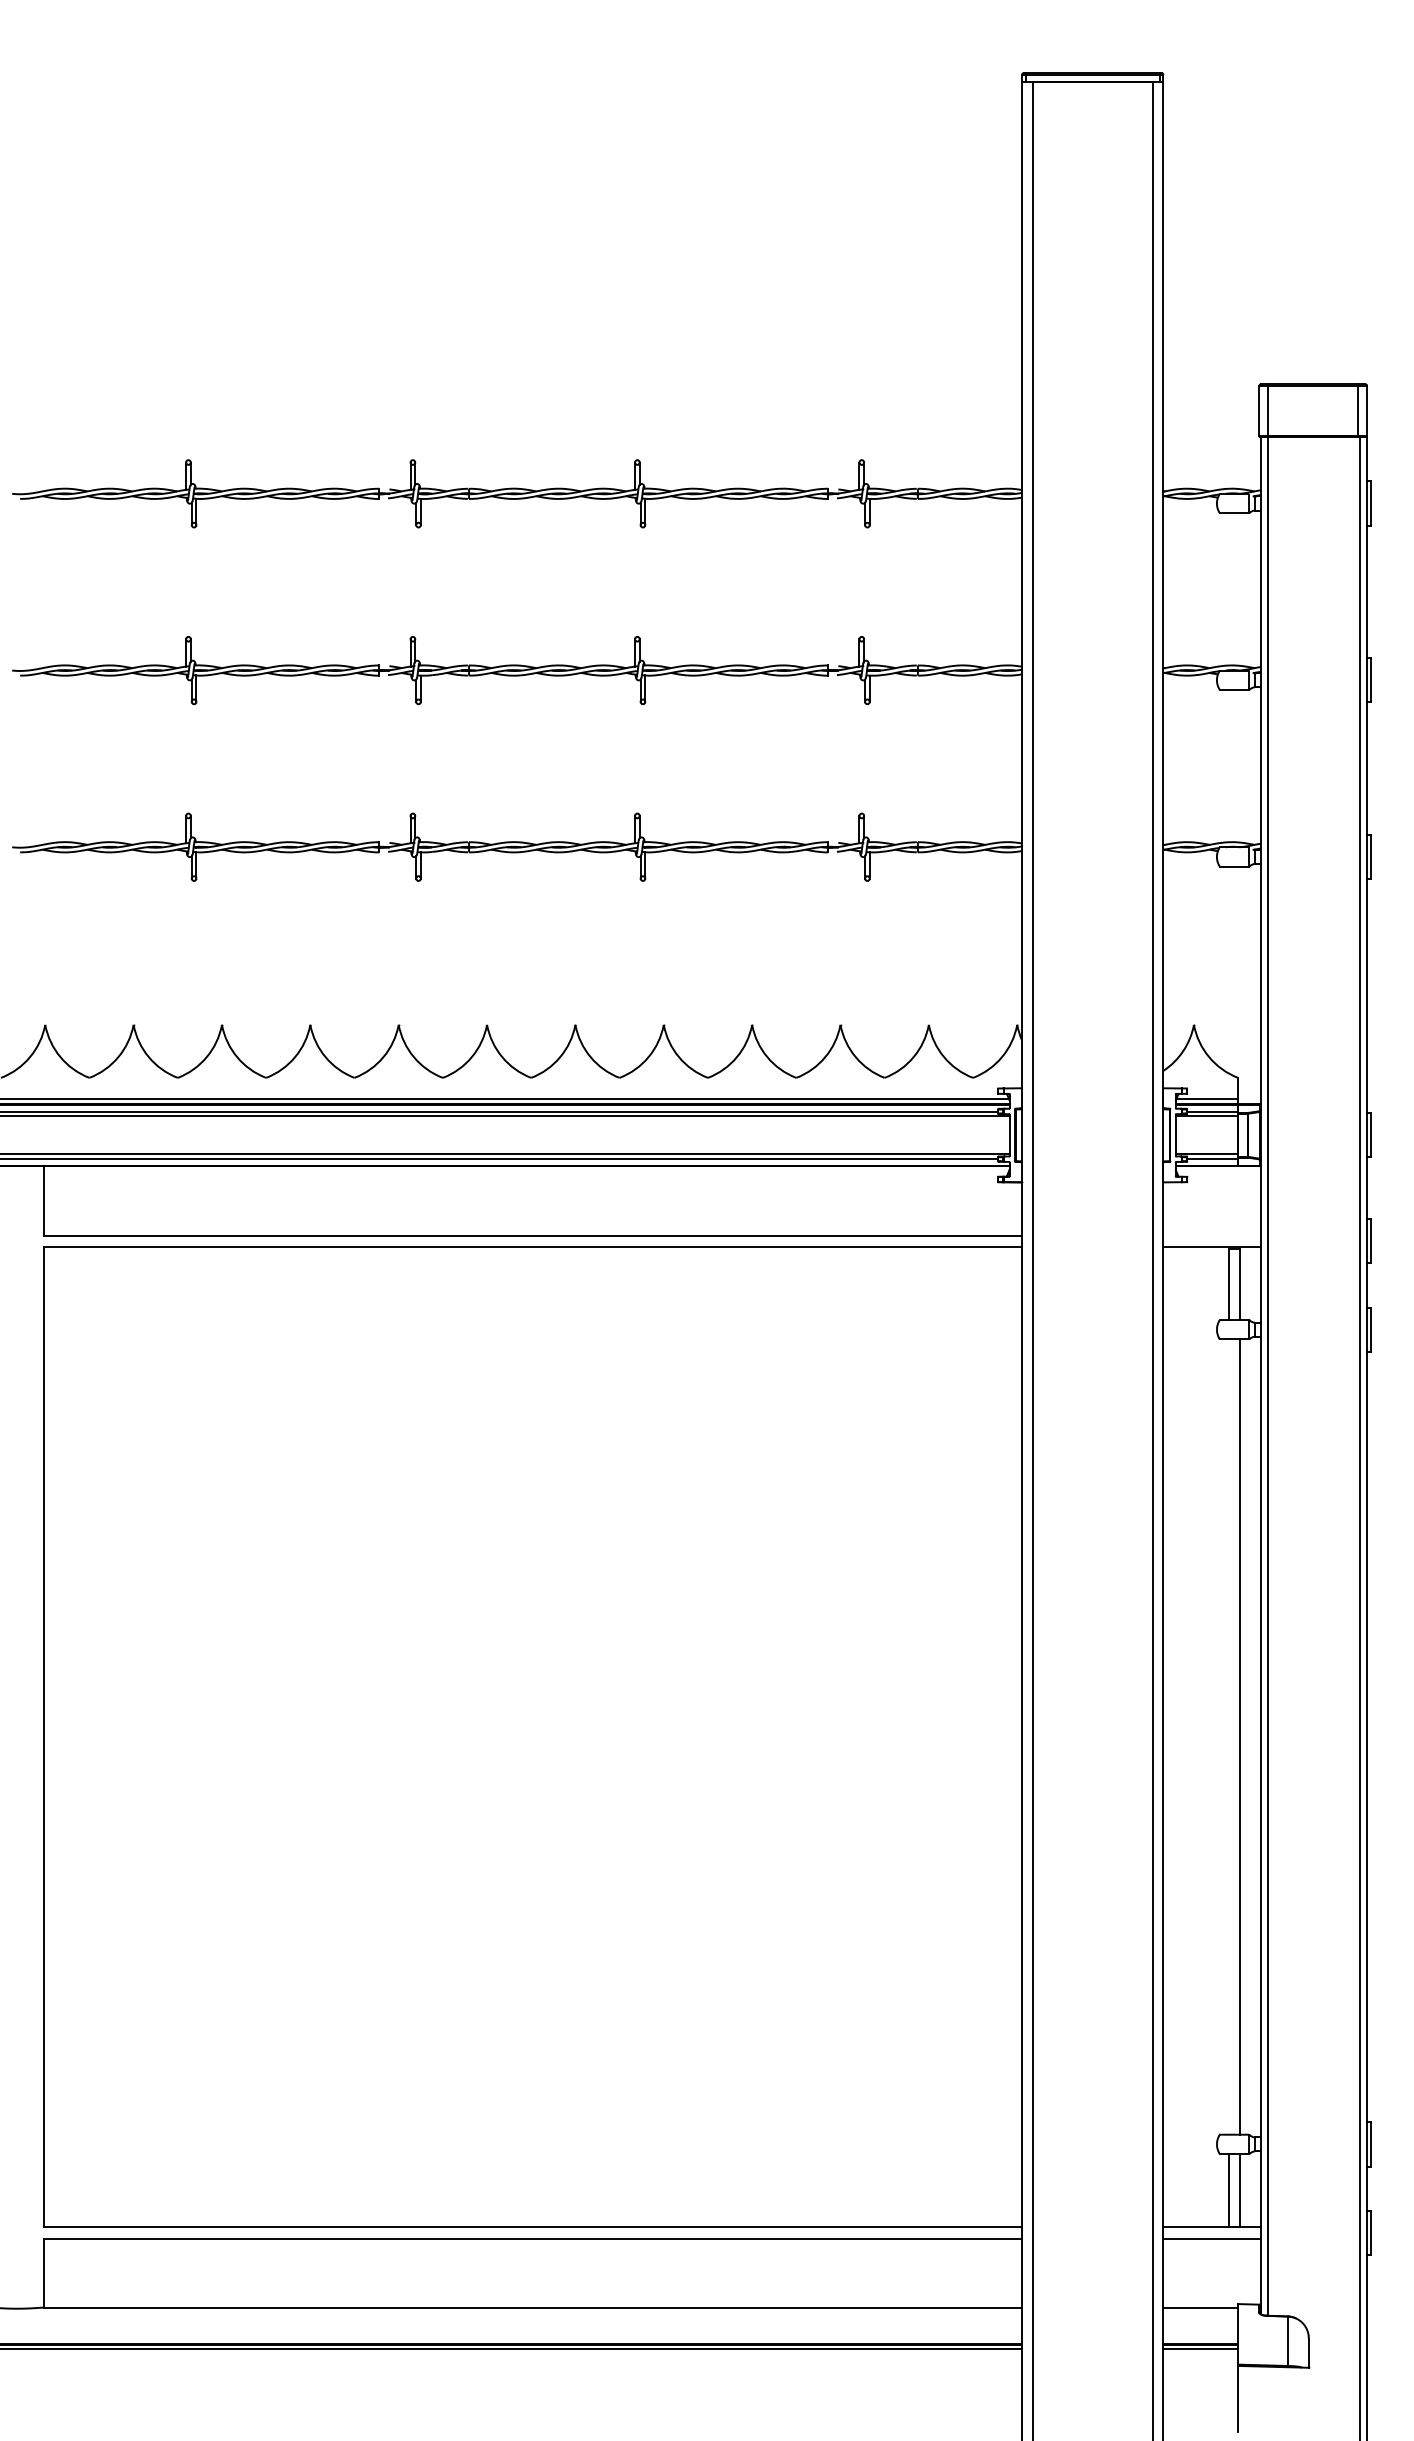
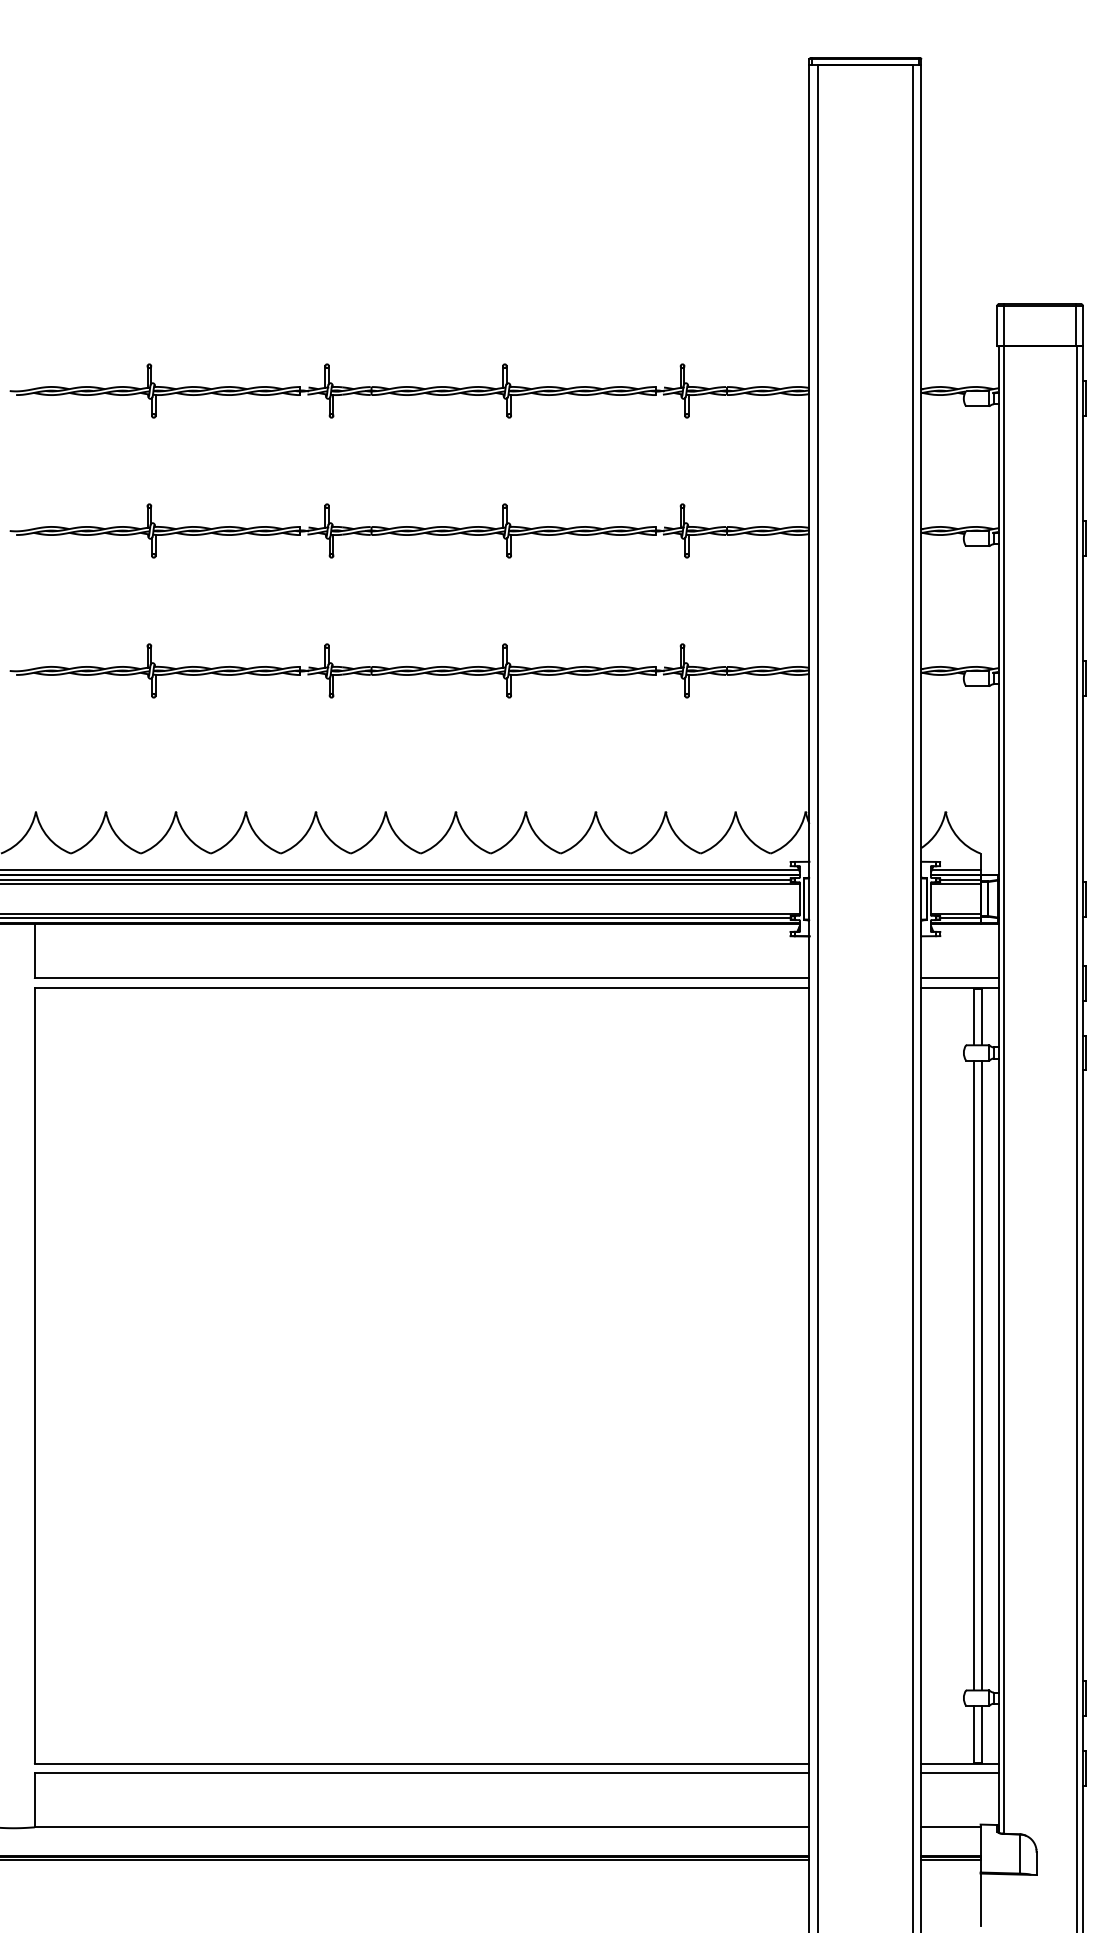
line: (1212, 1235) -> (960, 978), added
line: (1229, 1736) -> (973, 1375), added

